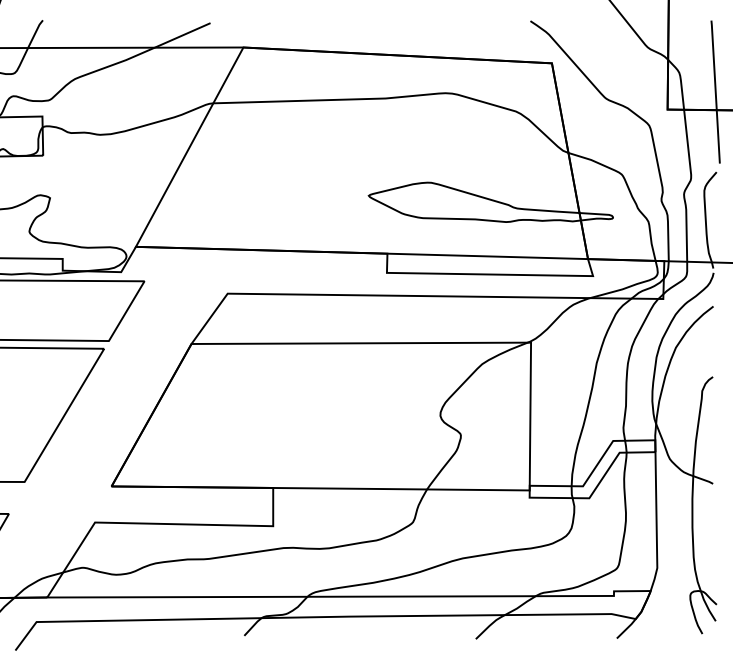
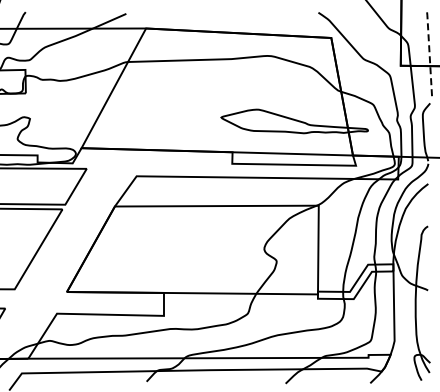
line: (715, 90) -> (429, 54), solid -> dashed

